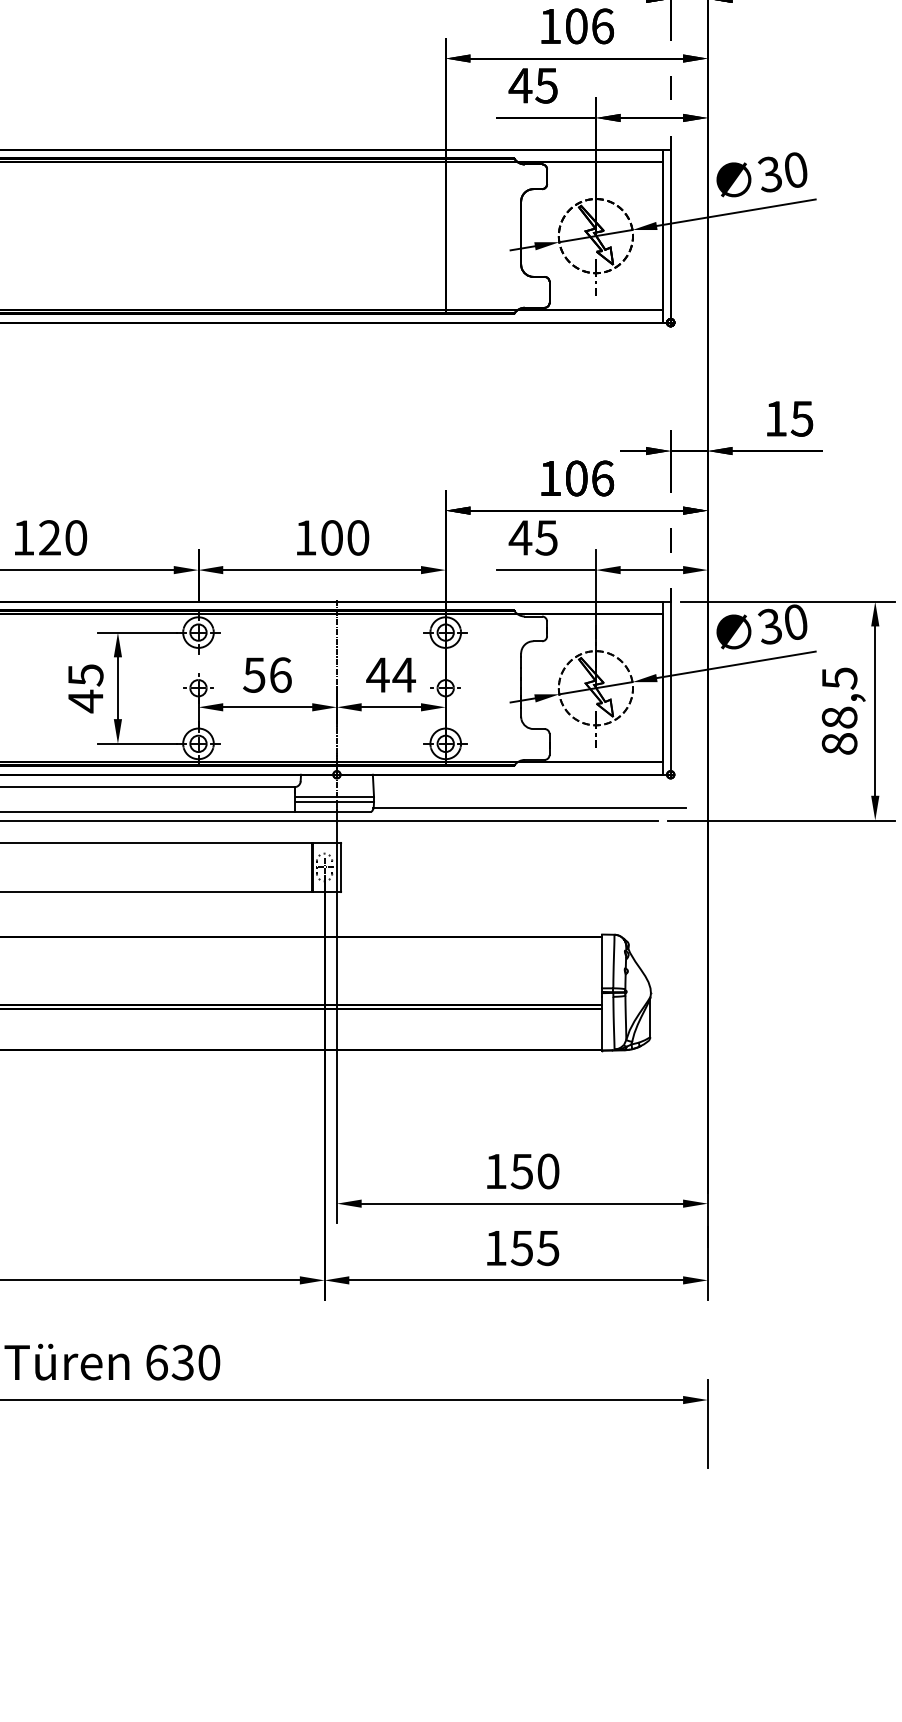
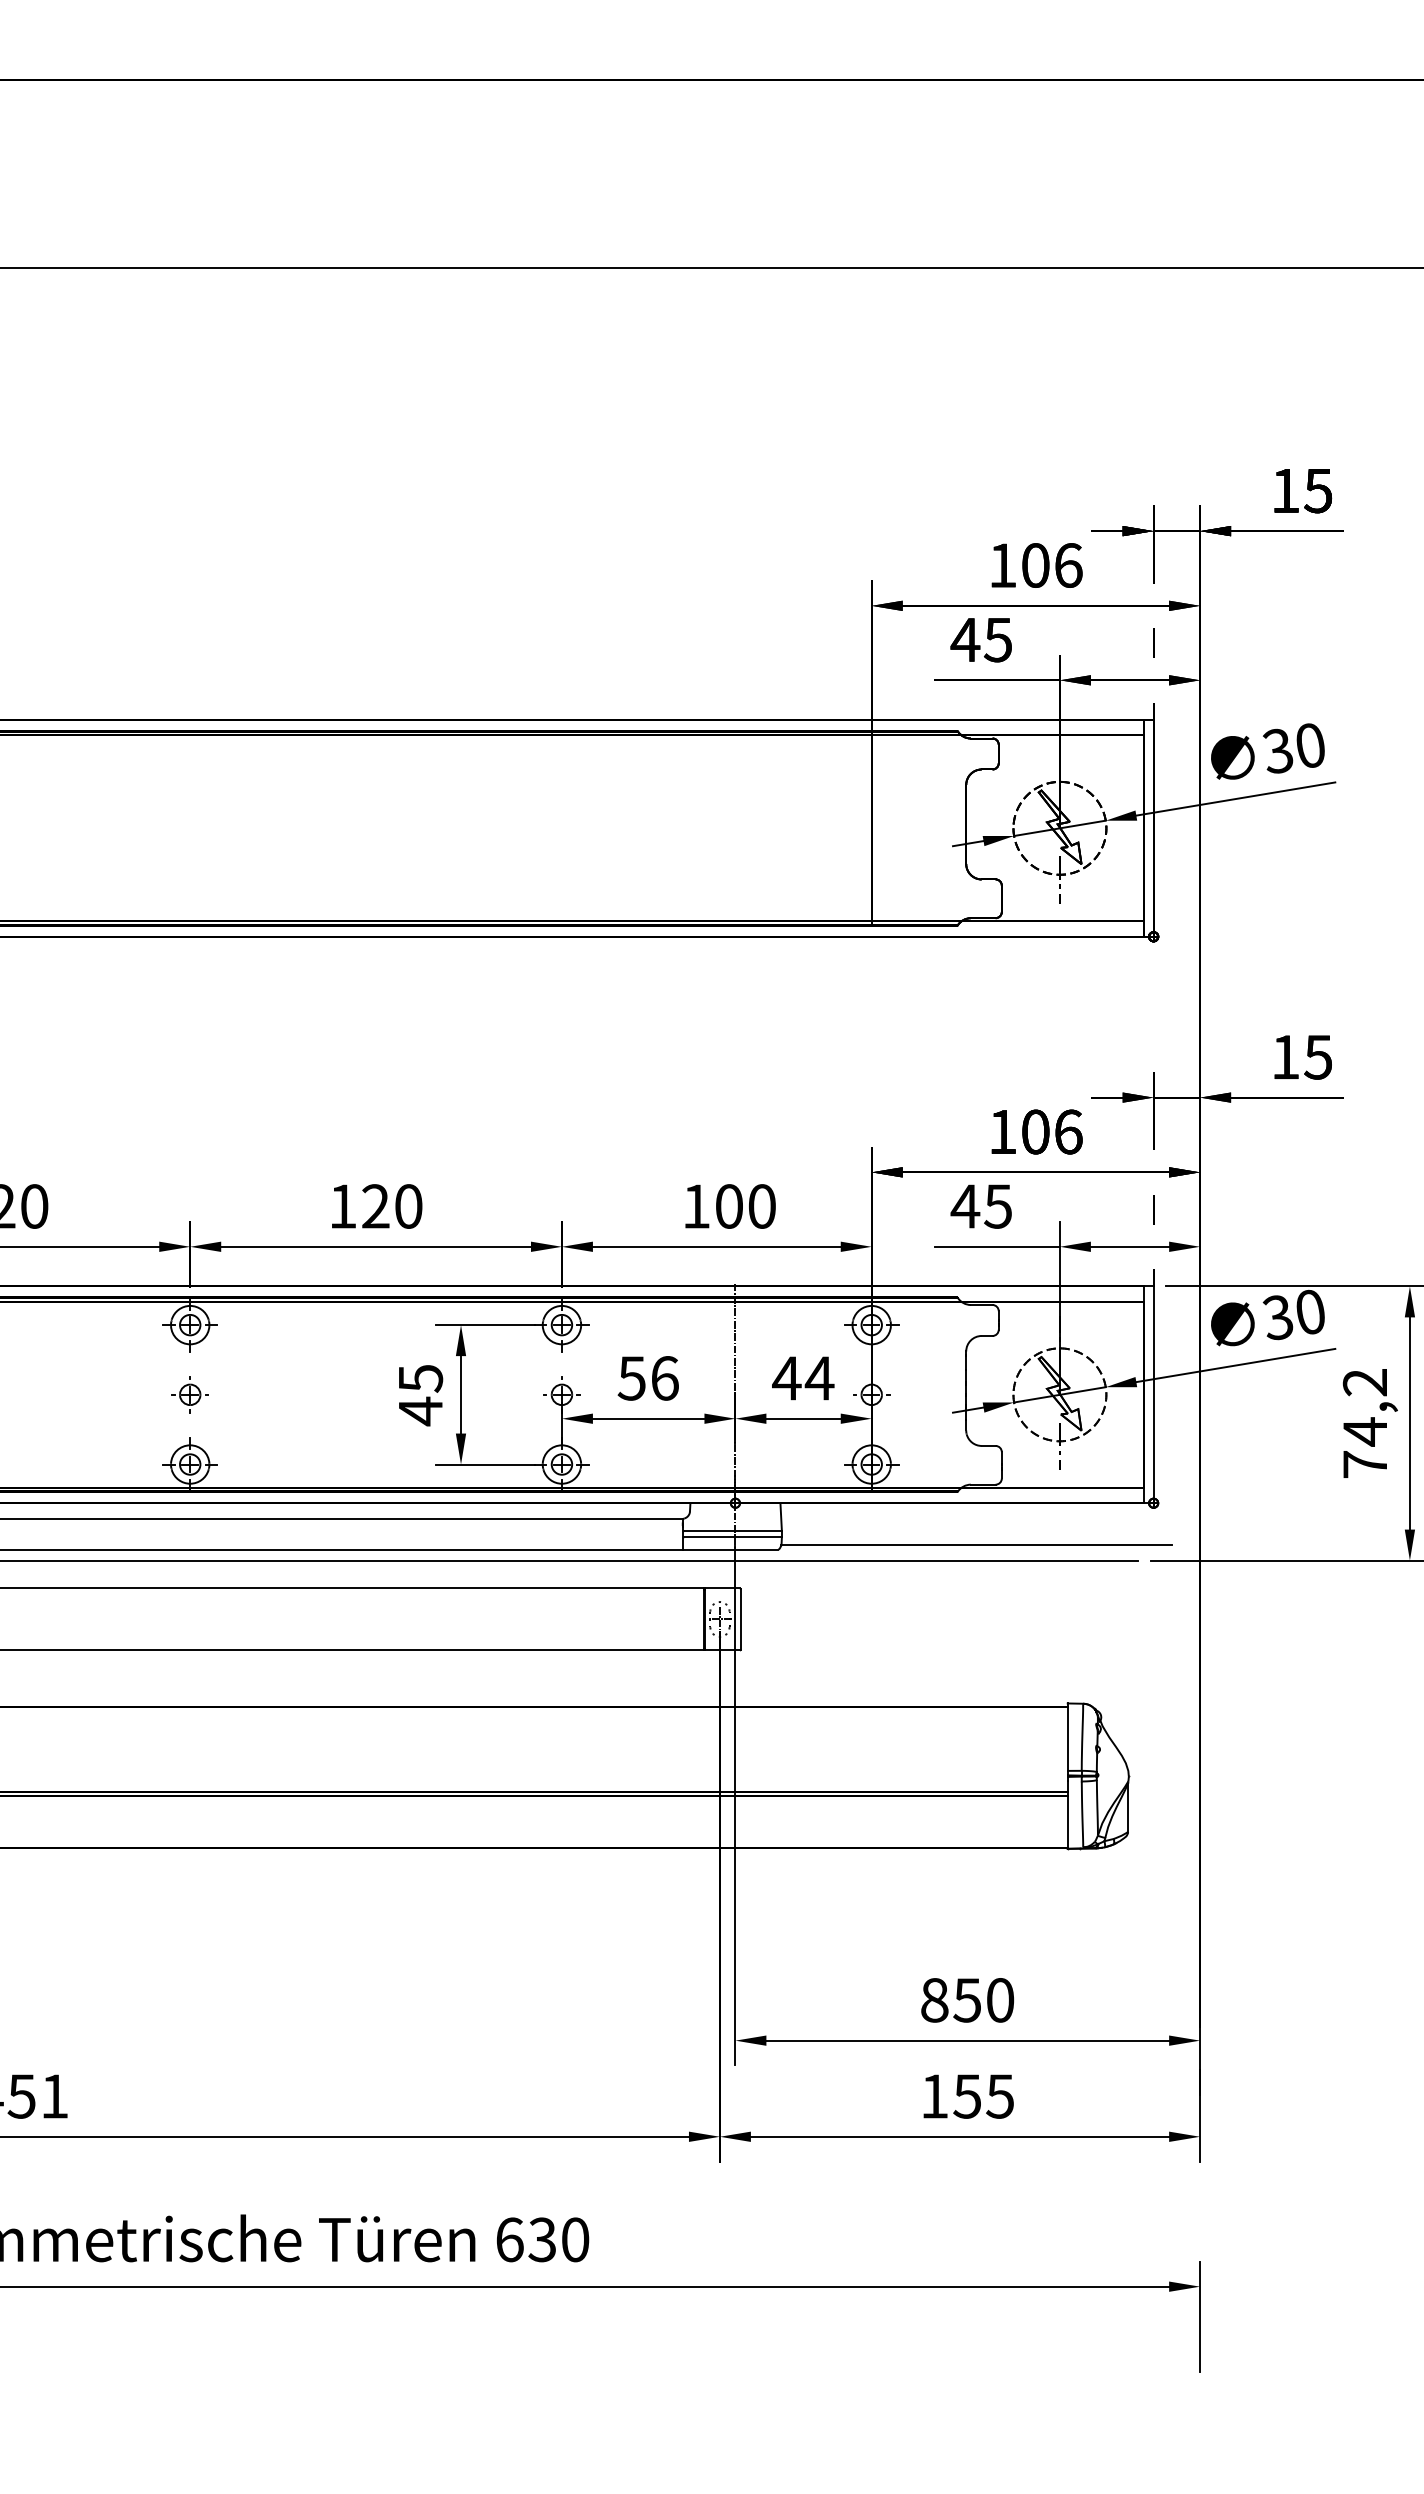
text: (839, 711) -> (1364, 1423), 88,5 -> 74,2
text: (495, 1171) -> (934, 2000), 150 -> 850

